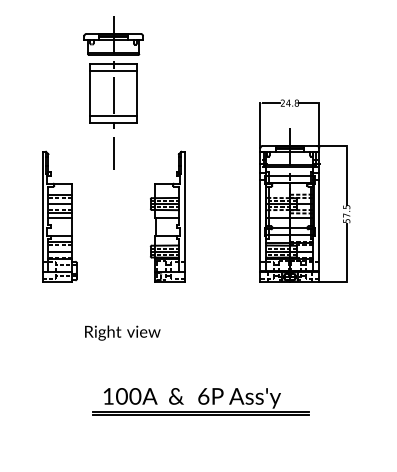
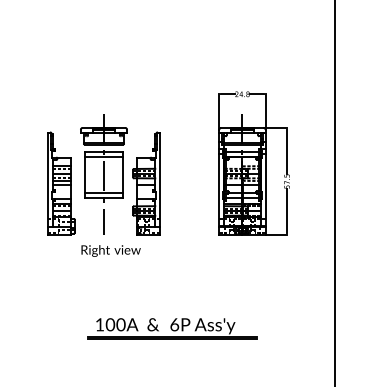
part: (113, 93) -> (103, 174), moved
text: (121, 332) -> (110, 250), moved

